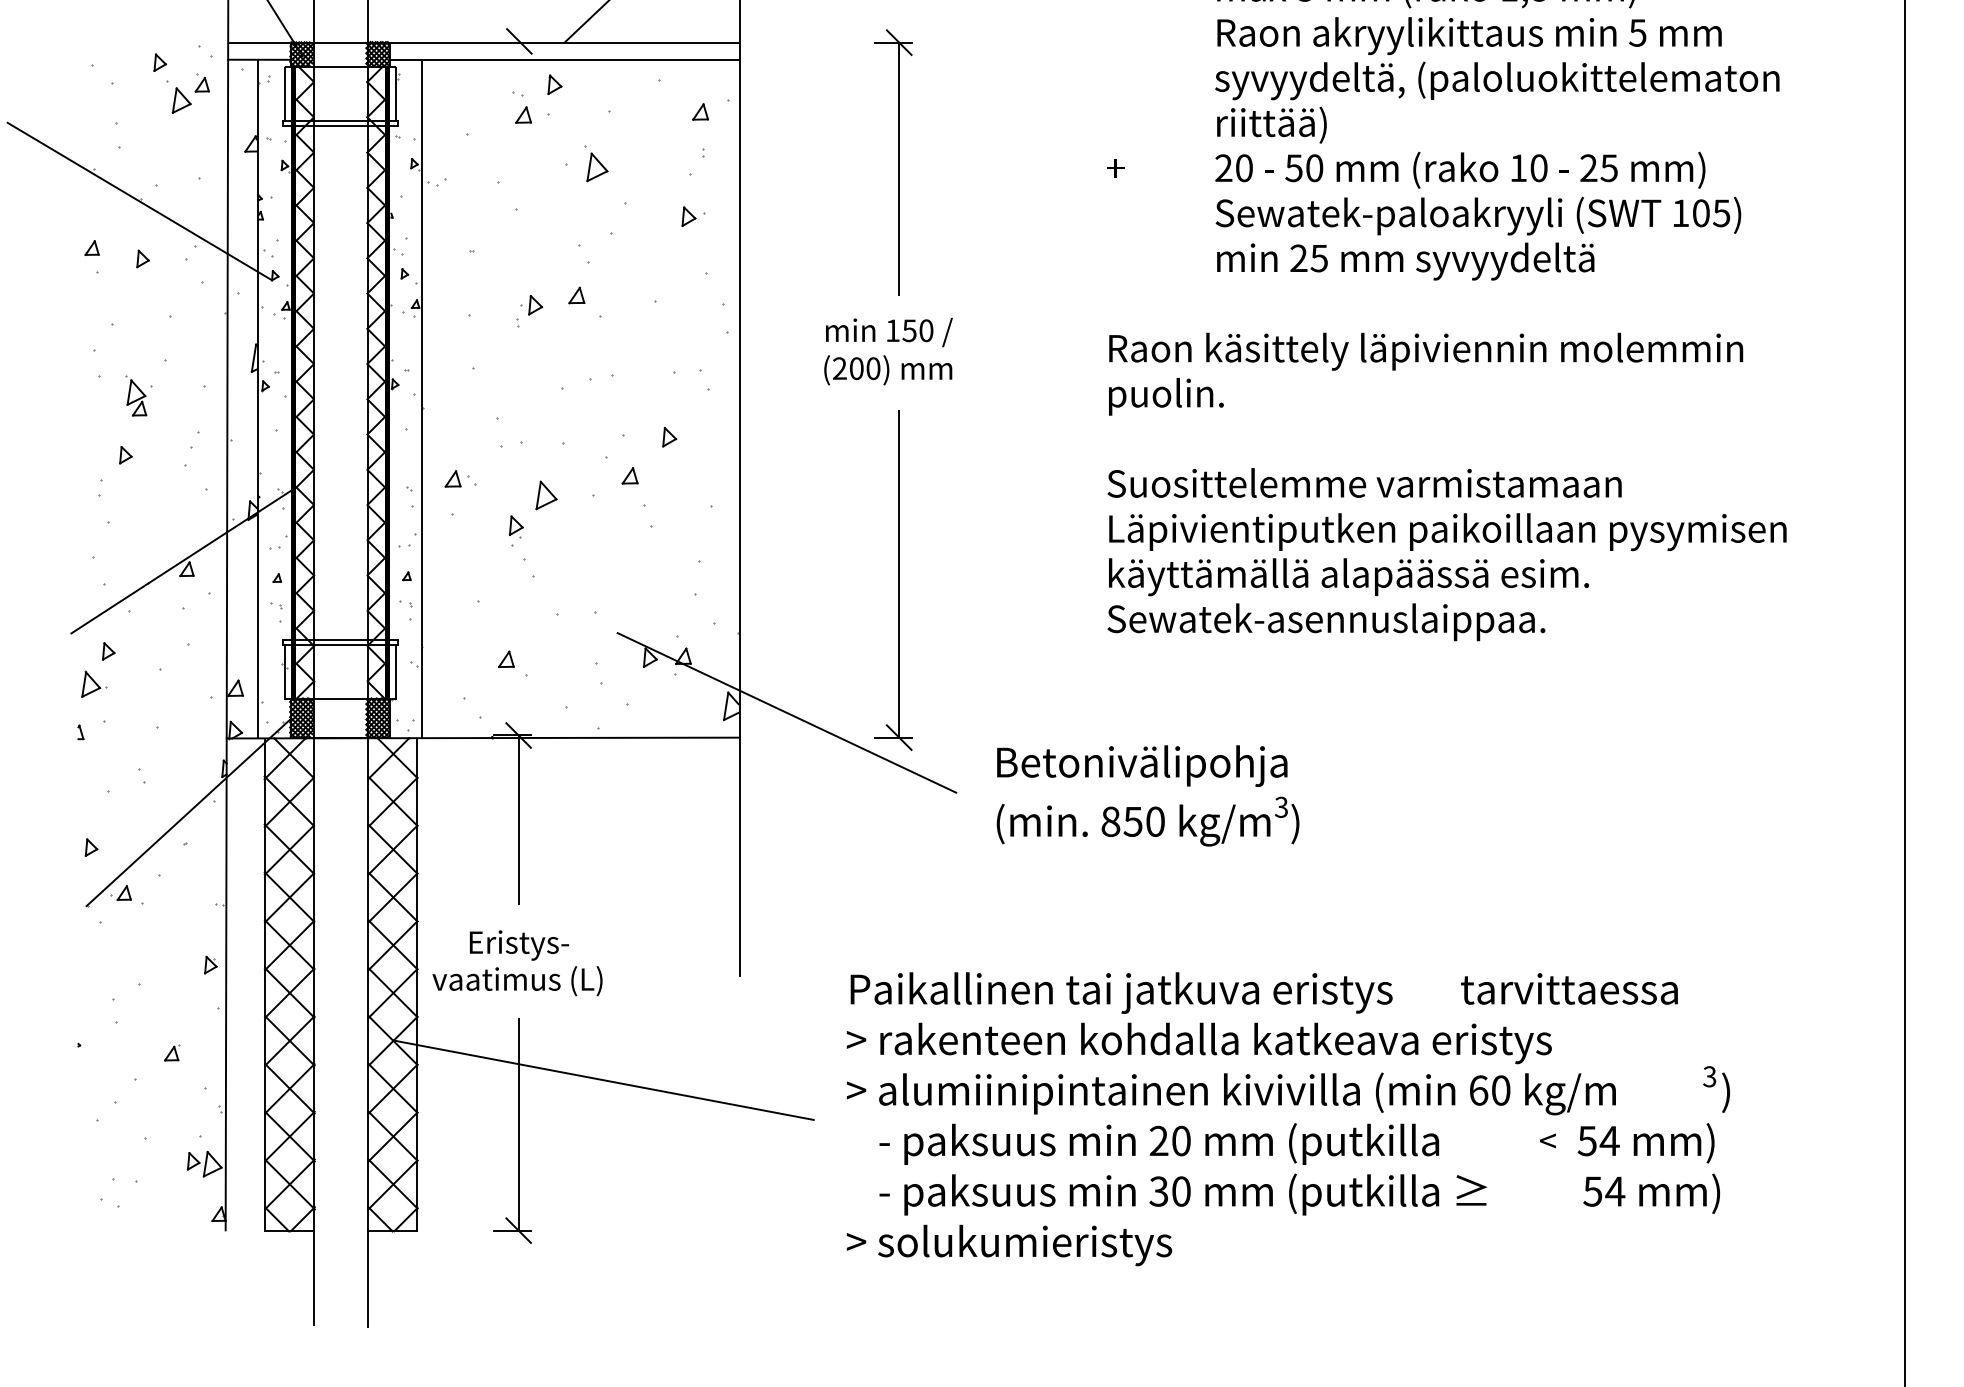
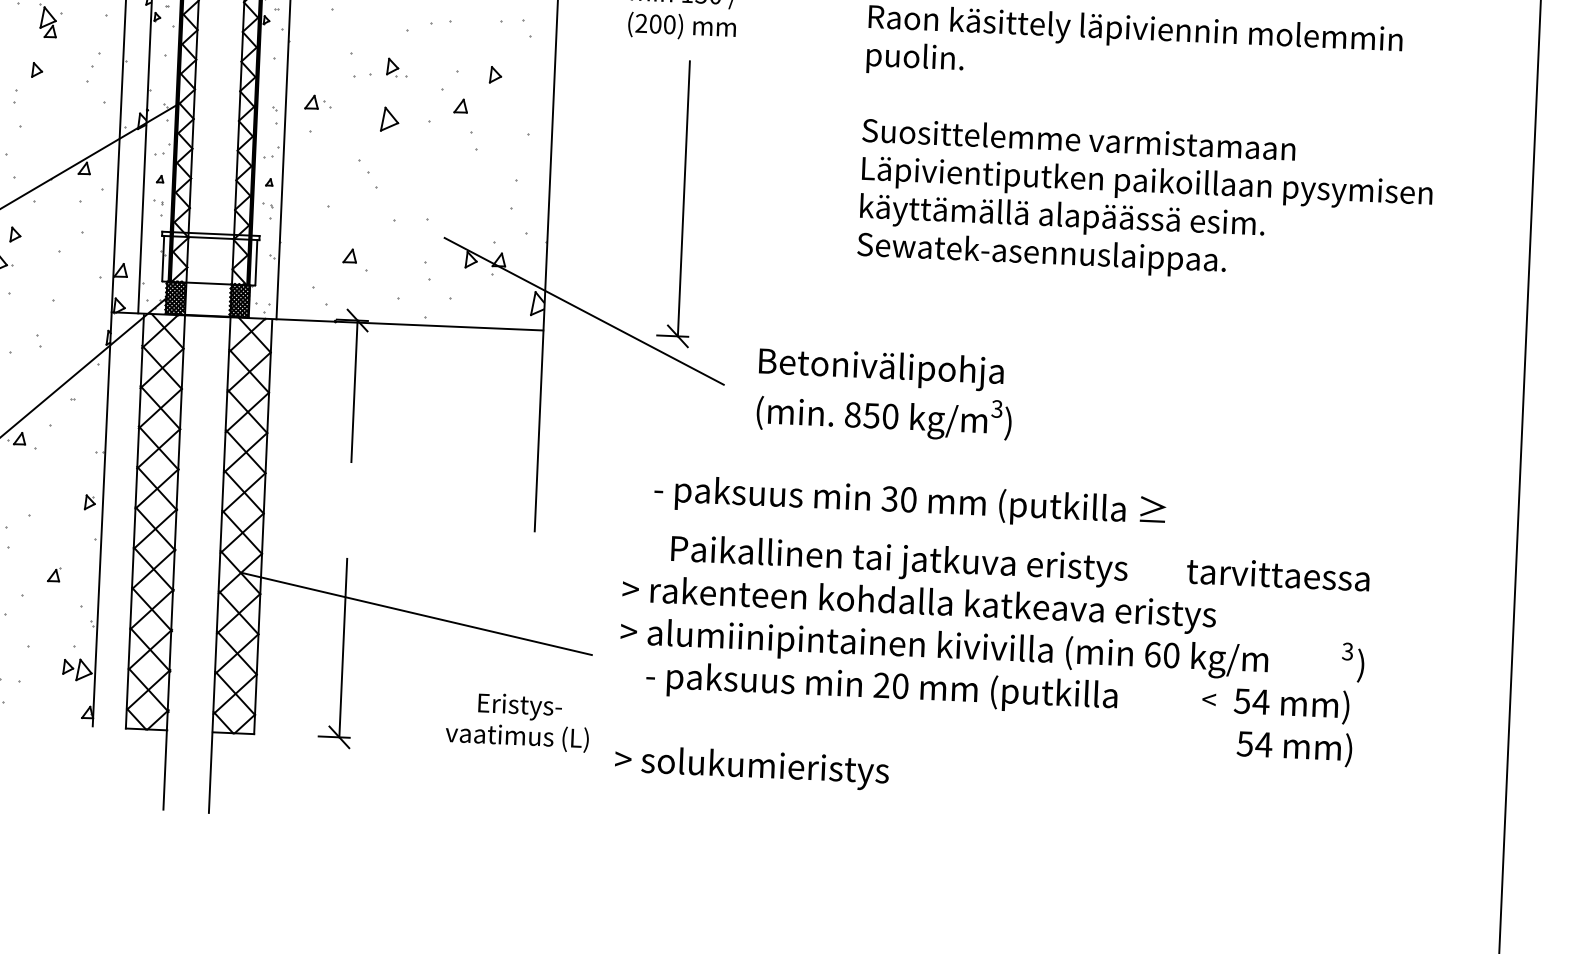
part: (515, 526) -> (392, 67), moved
text: (517, 963) -> (517, 722), moved
text: (1569, 988) -> (1278, 574), moved
text: (1121, 992) -> (899, 560), moved
text: (1183, 1194) -> (910, 502), moved

